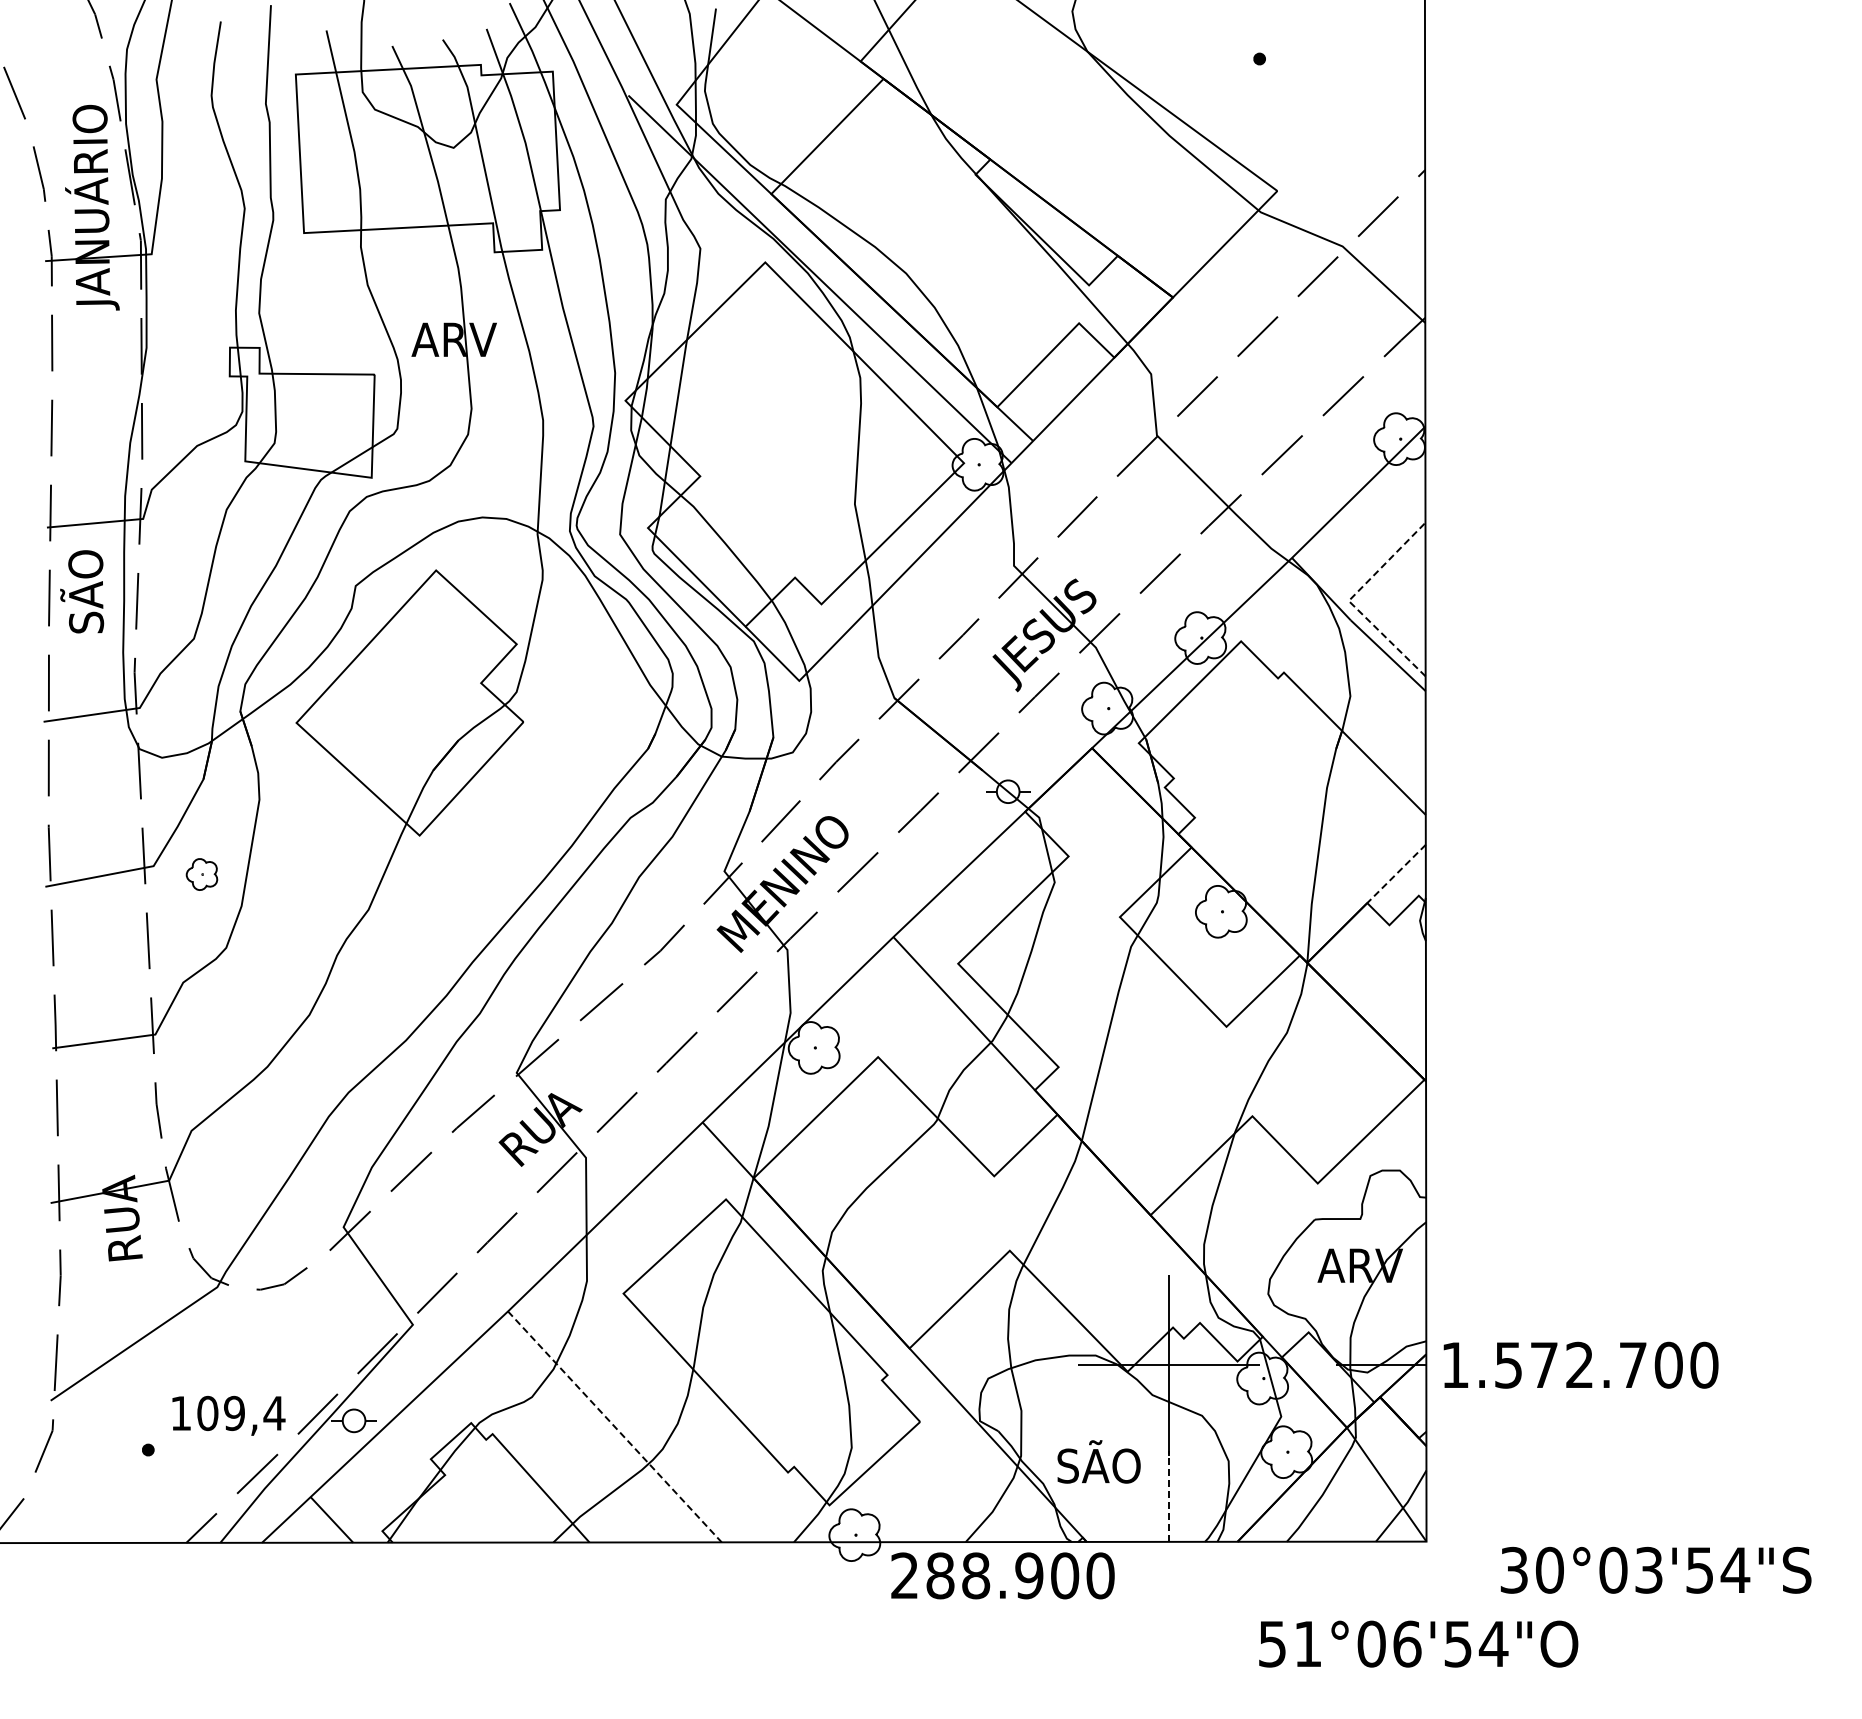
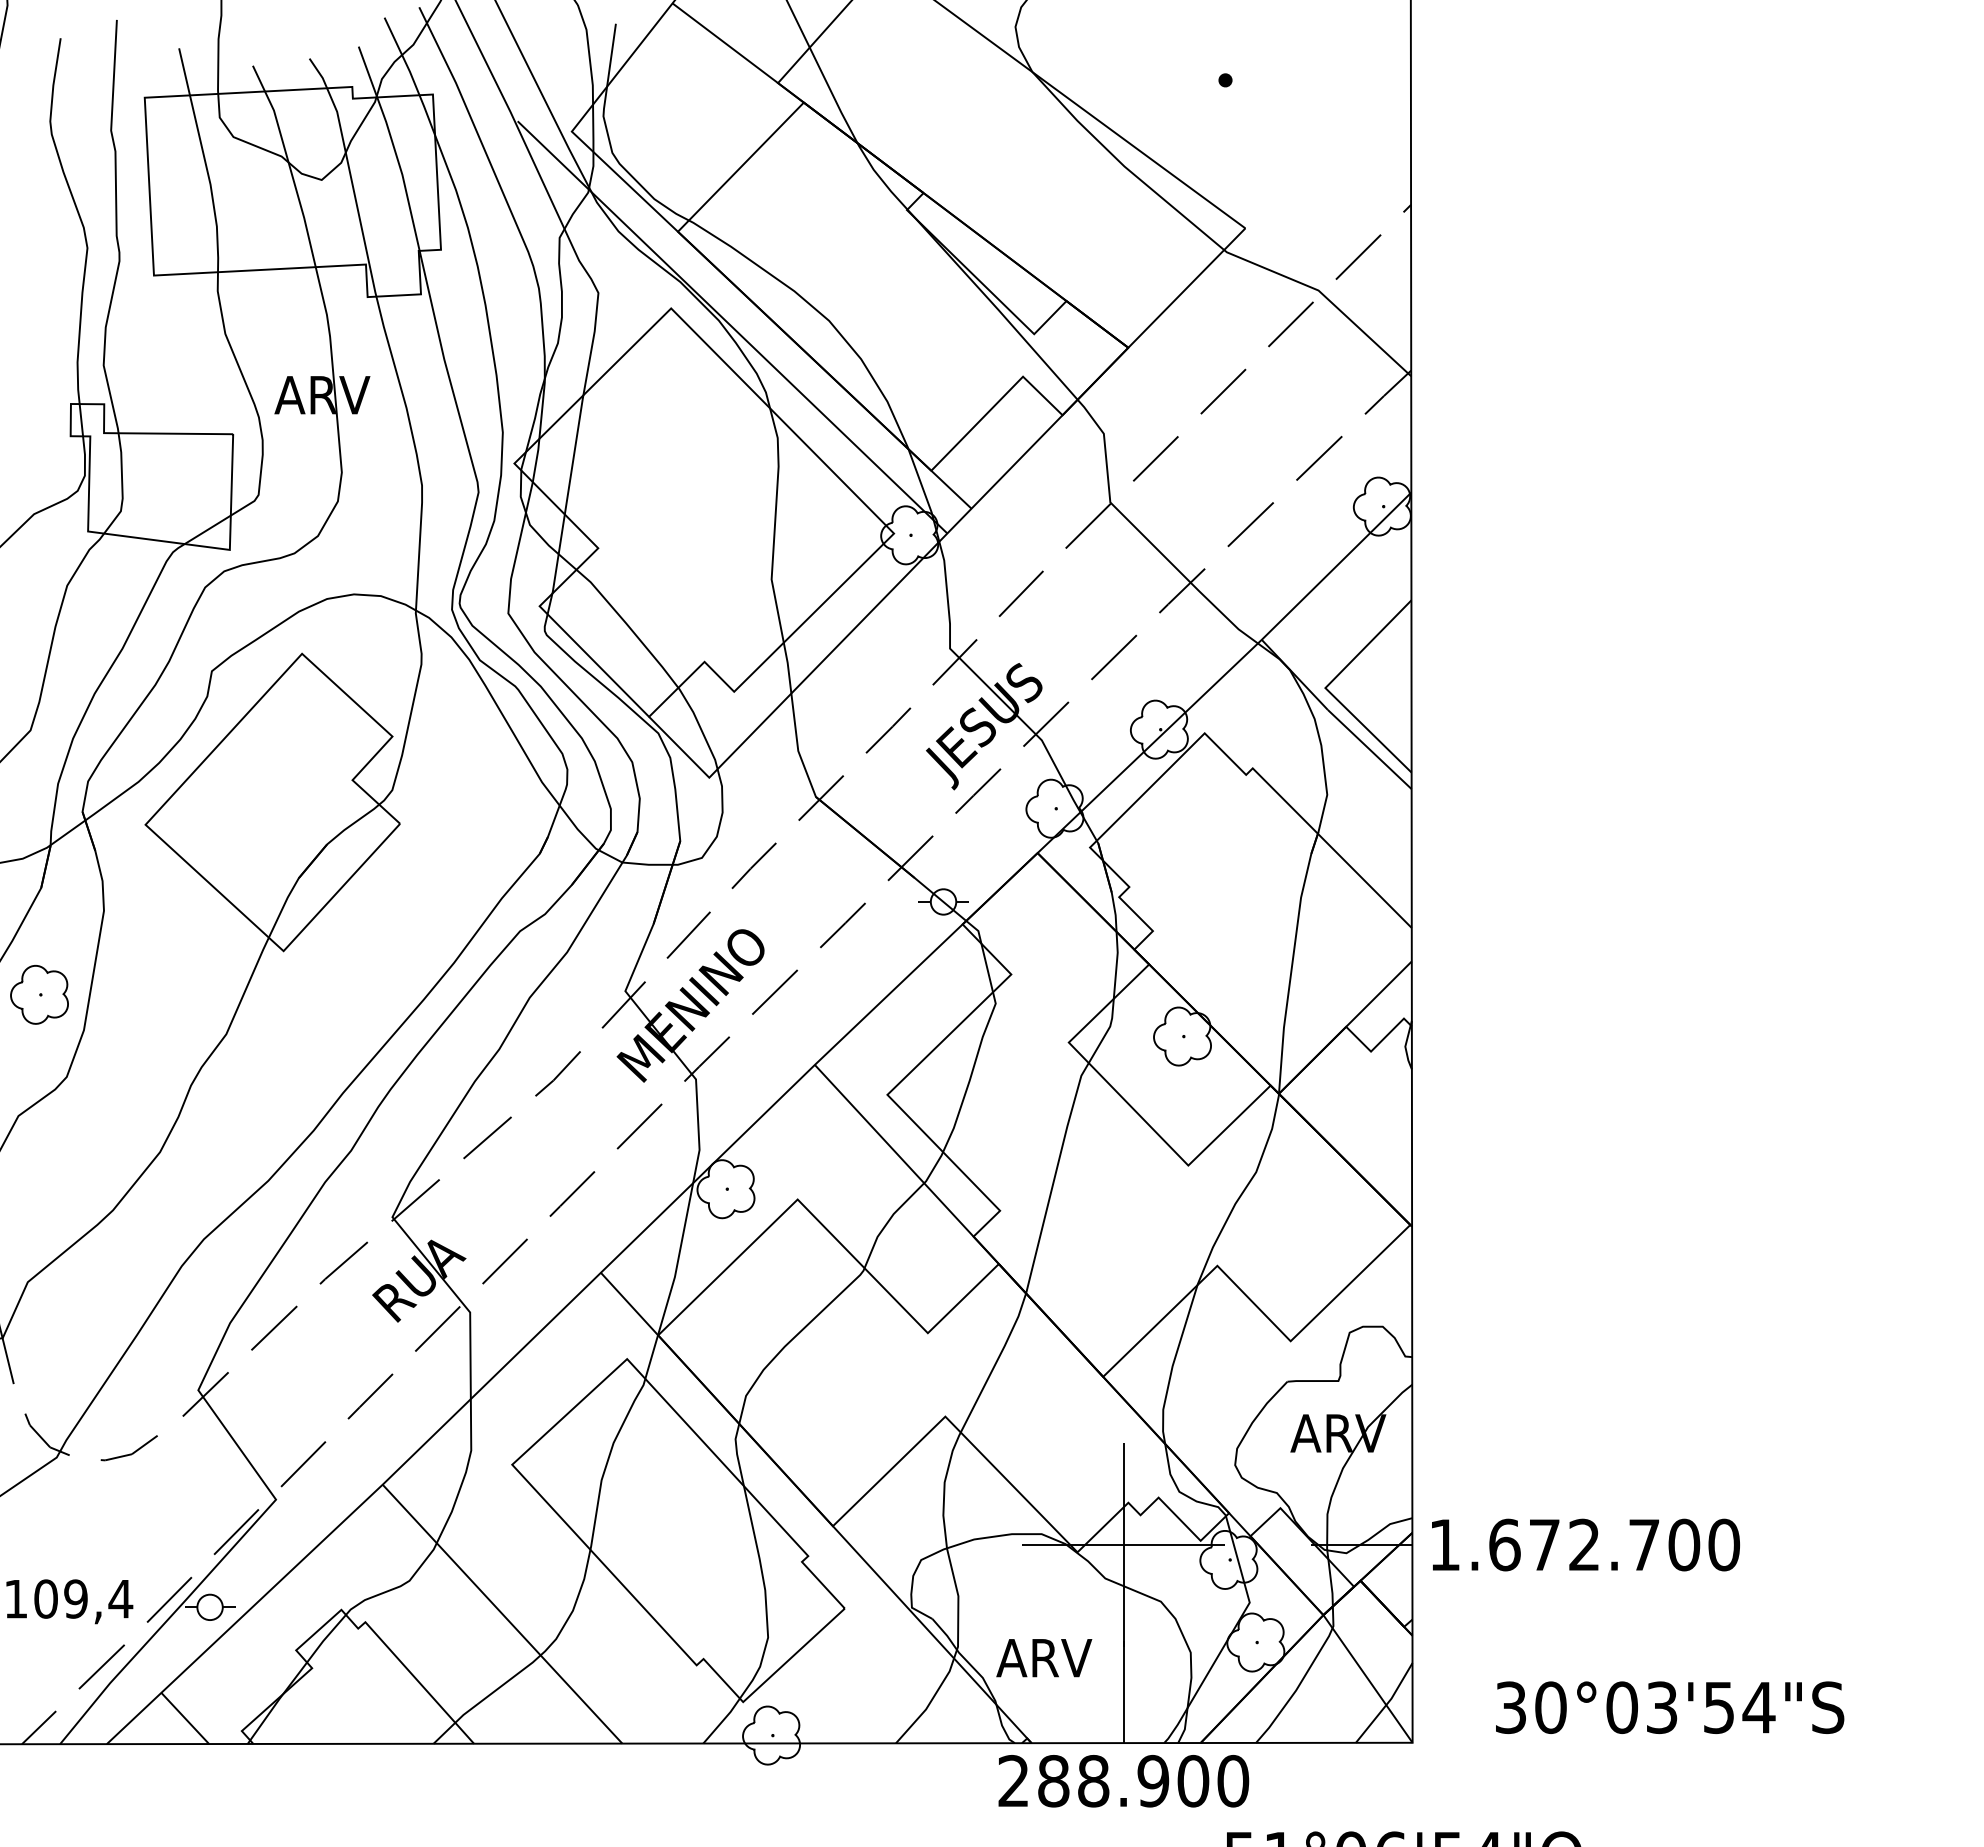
line: (1349, 600) -> (1326, 687), dashed -> solid
part: (201, 874) -> (38, 994), size x1.67
line: (1396, 874) -> (1378, 994), dashed -> solid
text: (1509, 1364) -> (1505, 1544), 1.572.700 -> 1.672.700
line: (615, 1427) -> (503, 1614), dashed -> solid
text: (1097, 1461) -> (1043, 1652), SÃO -> ARV
line: (1168, 1496) -> (1123, 1692), dashed -> solid
text: (1655, 1569) -> (1669, 1706), moved
text: (1002, 1575) -> (1123, 1780), moved

